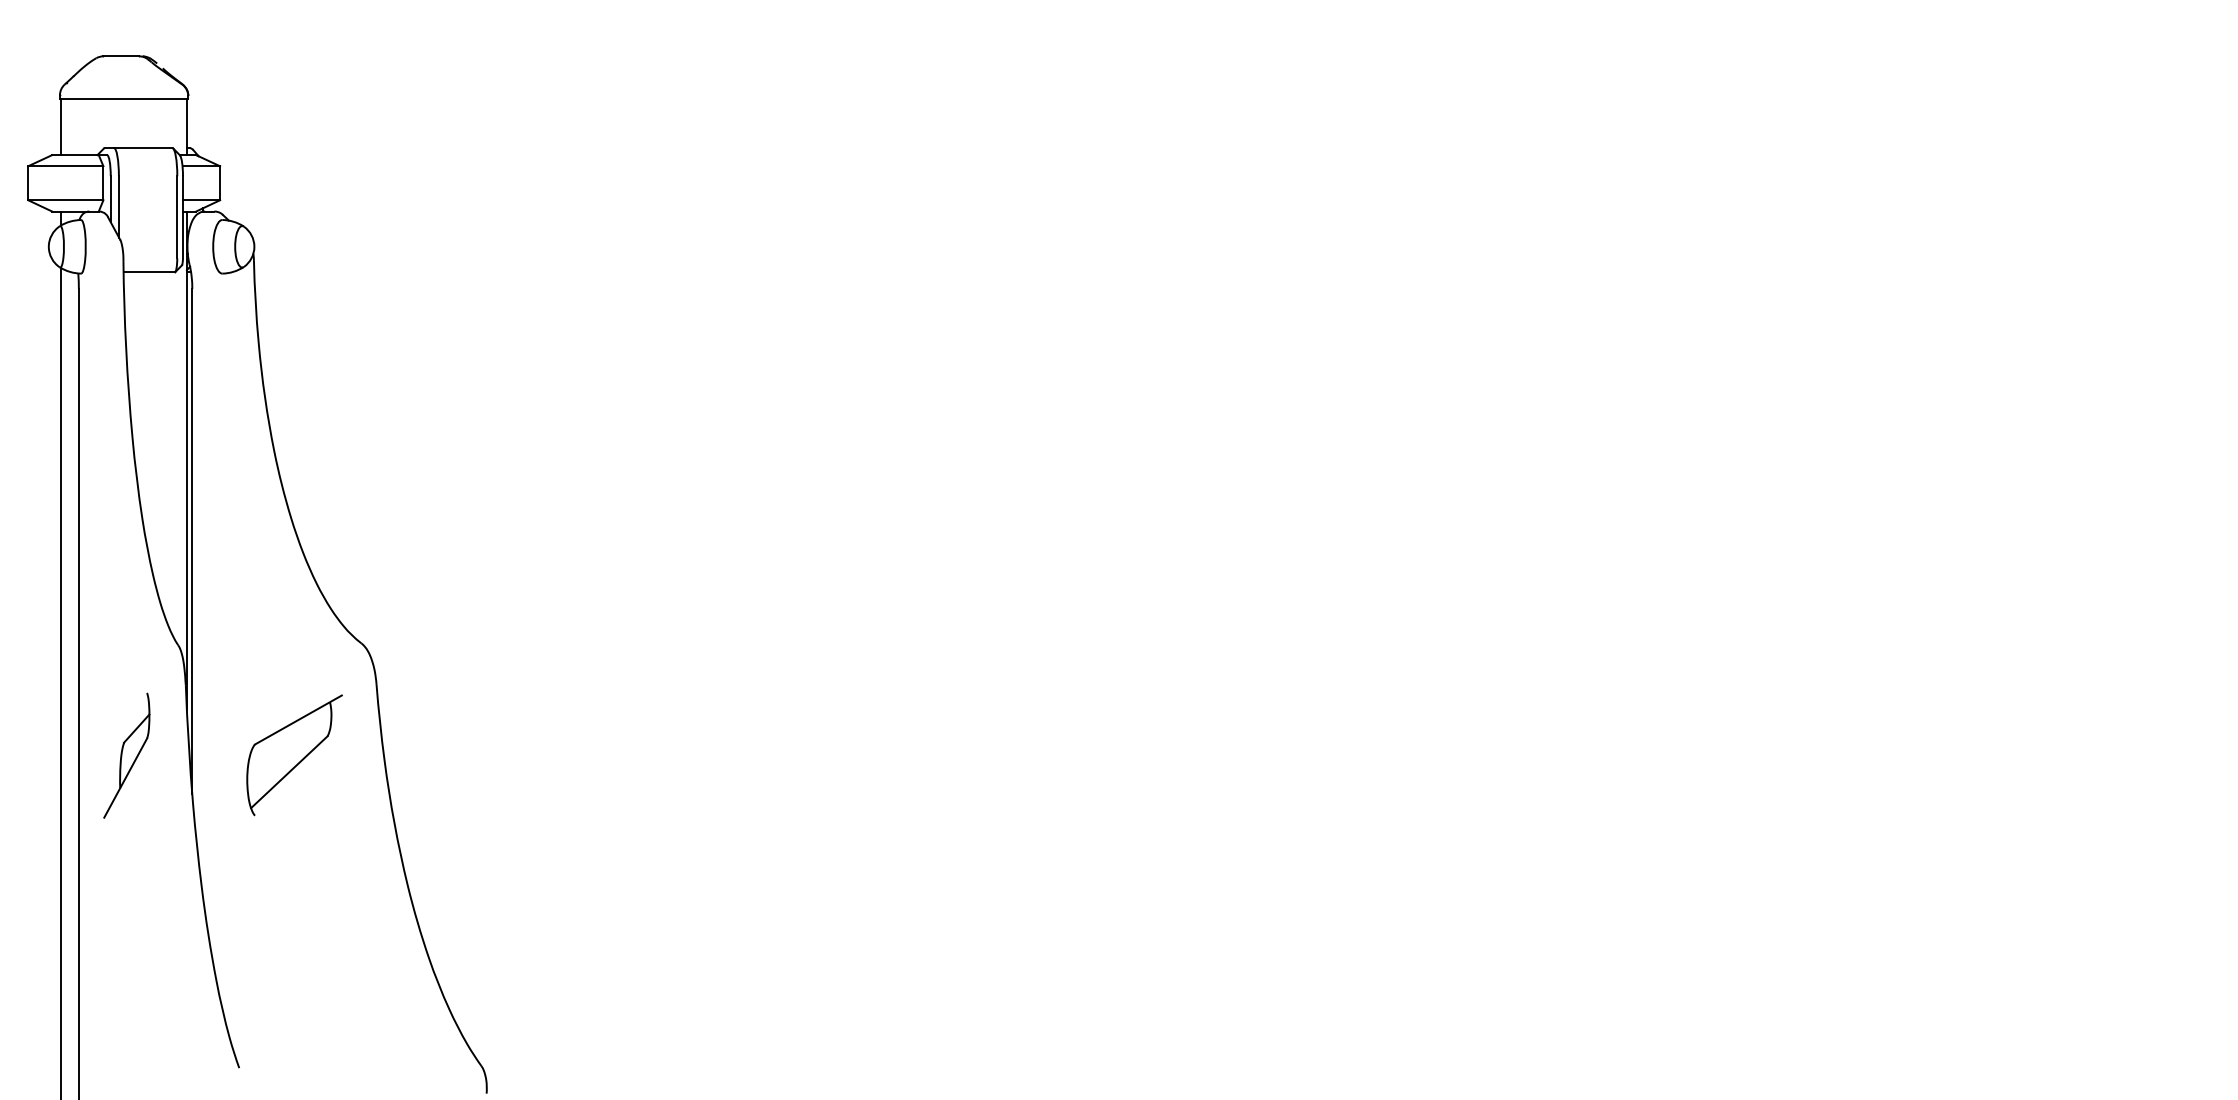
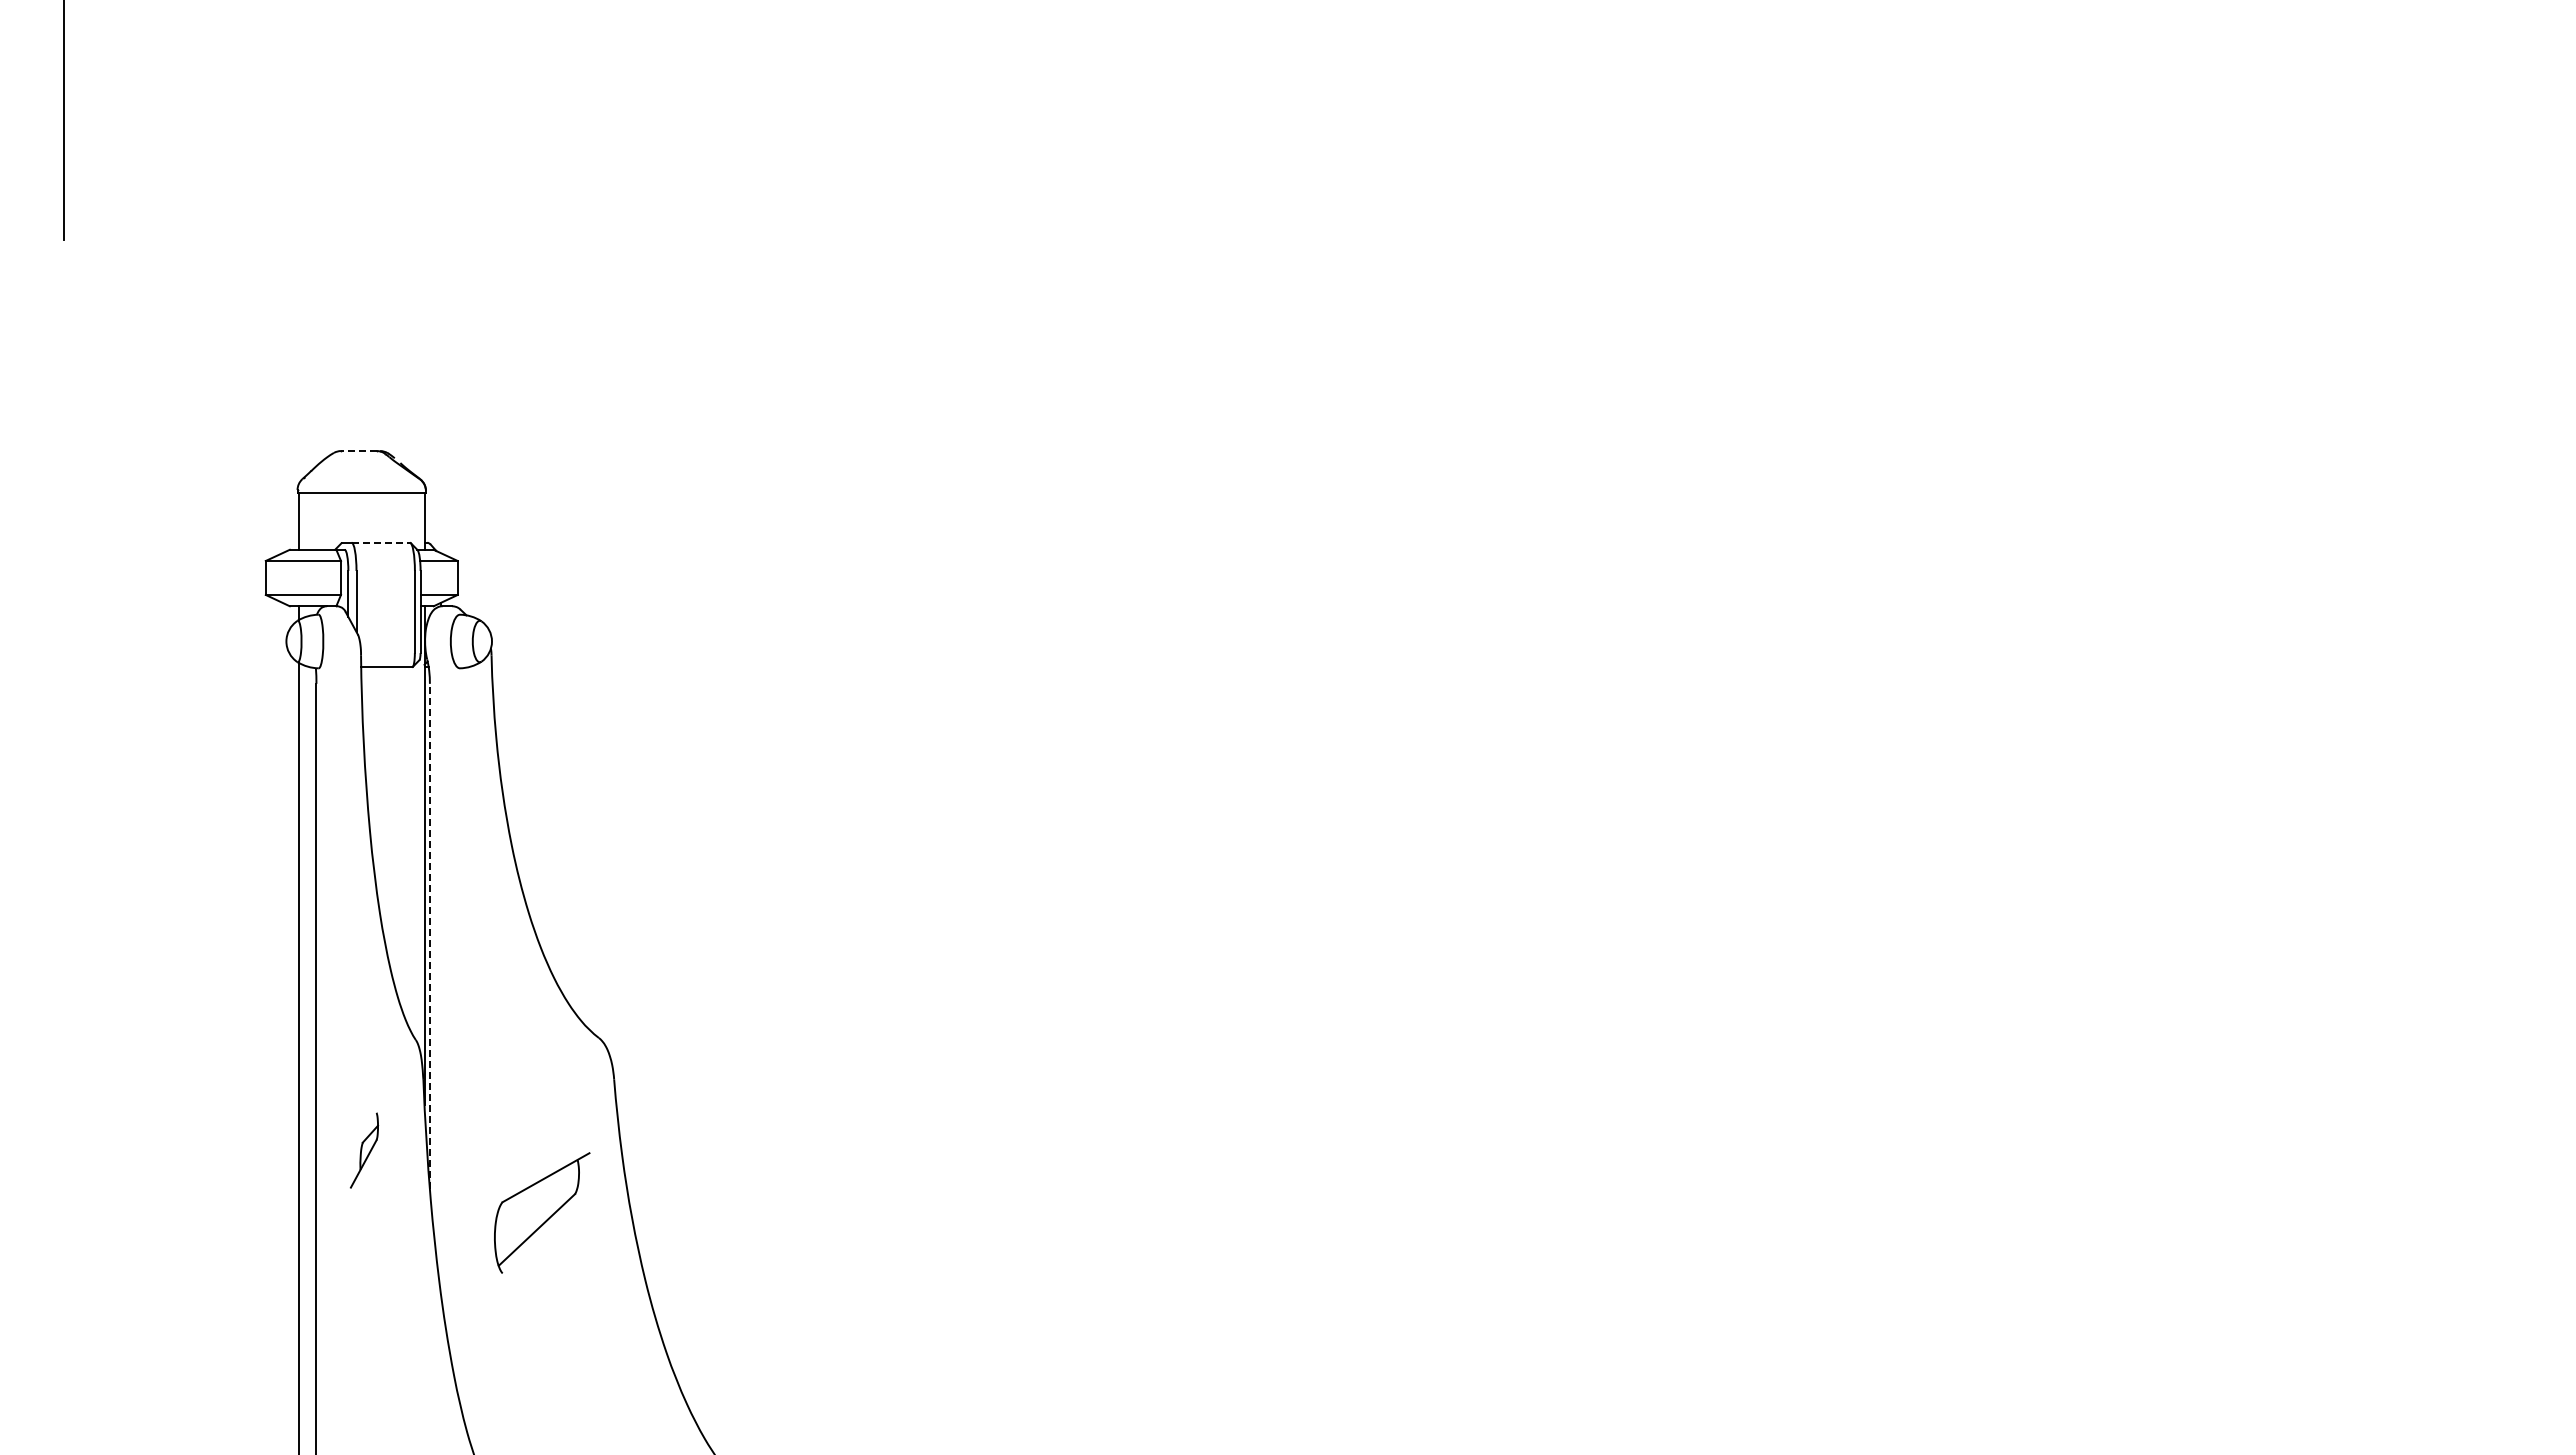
line: (120, 56) -> (358, 451), solid -> dashed
line: (143, 147) -> (381, 542), solid -> dashed
line: (191, 541) -> (429, 936), solid -> dashed
part: (294, 754) -> (542, 1212), moved
part: (126, 755) -> (364, 1150), size x0.6

